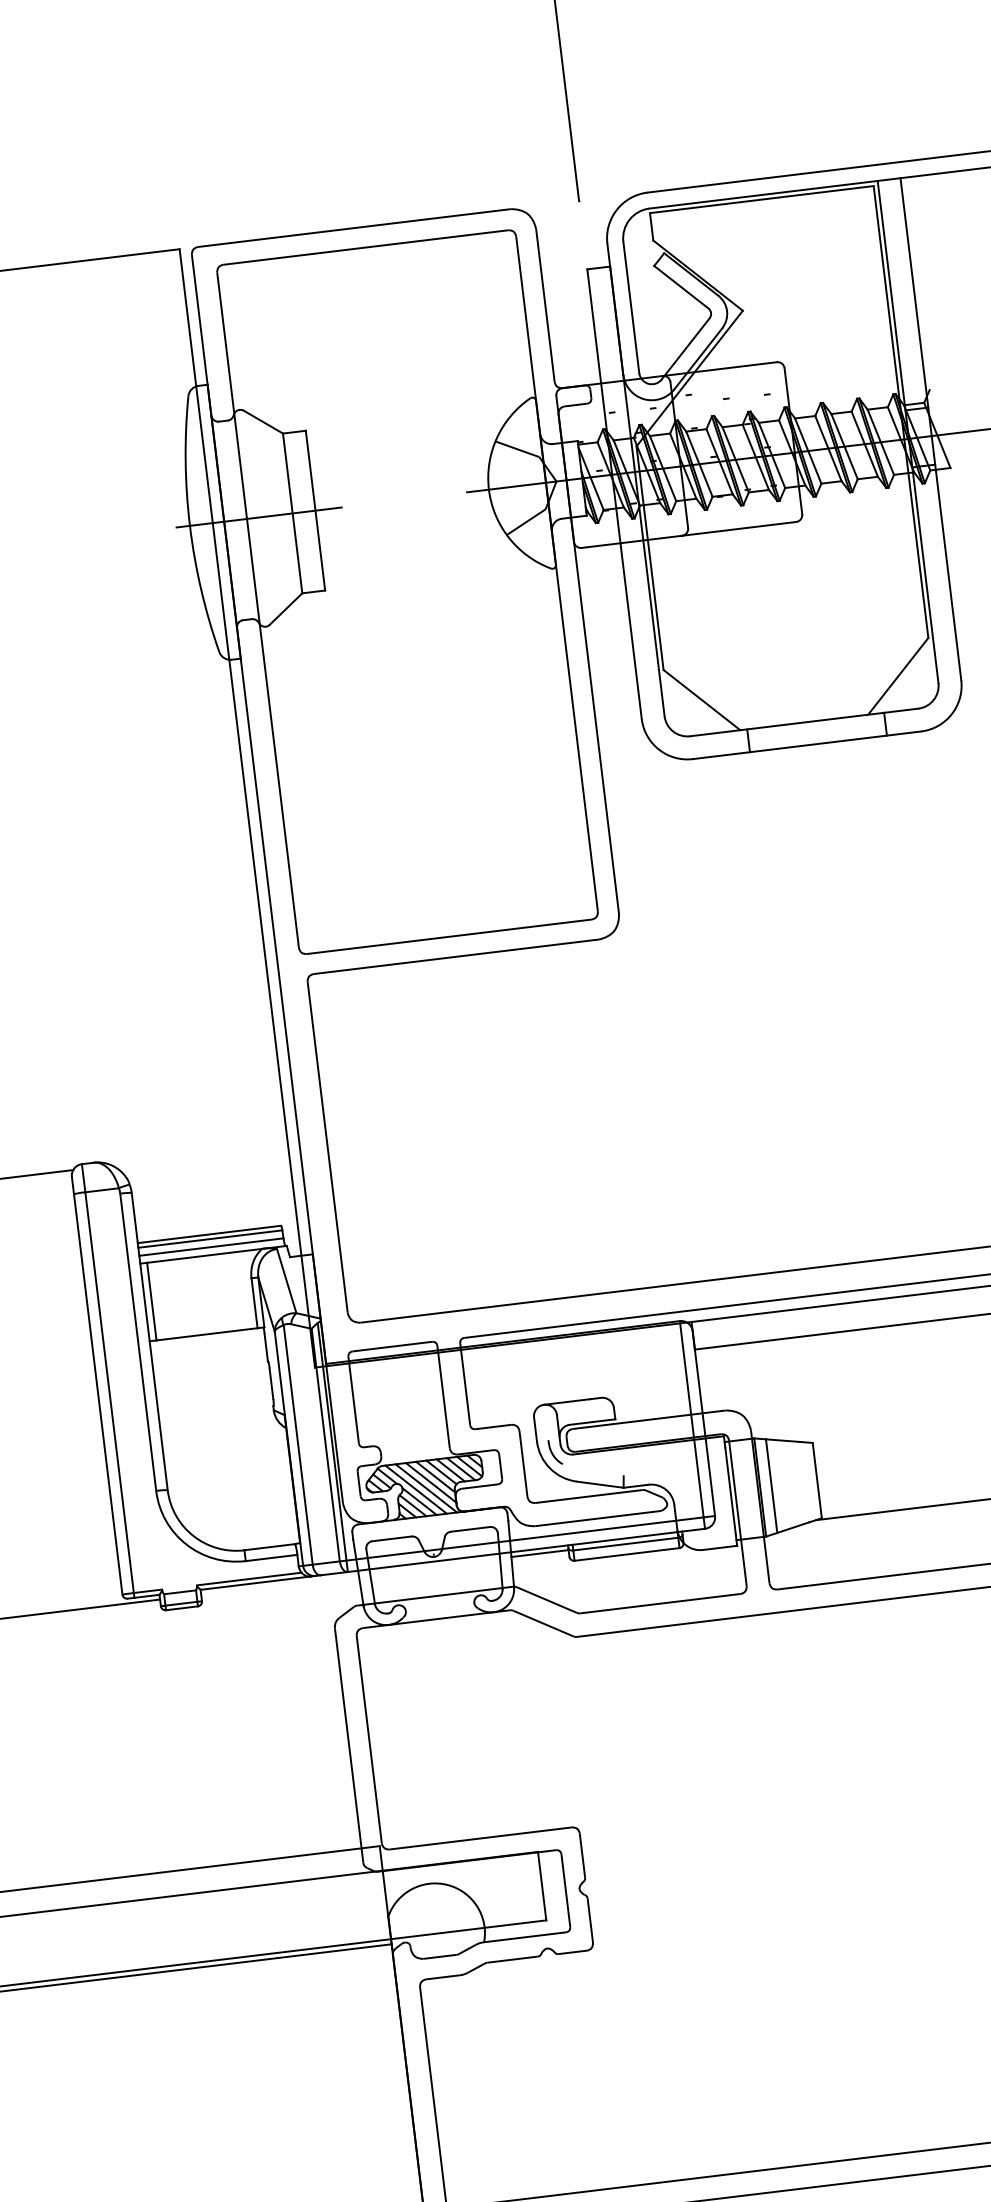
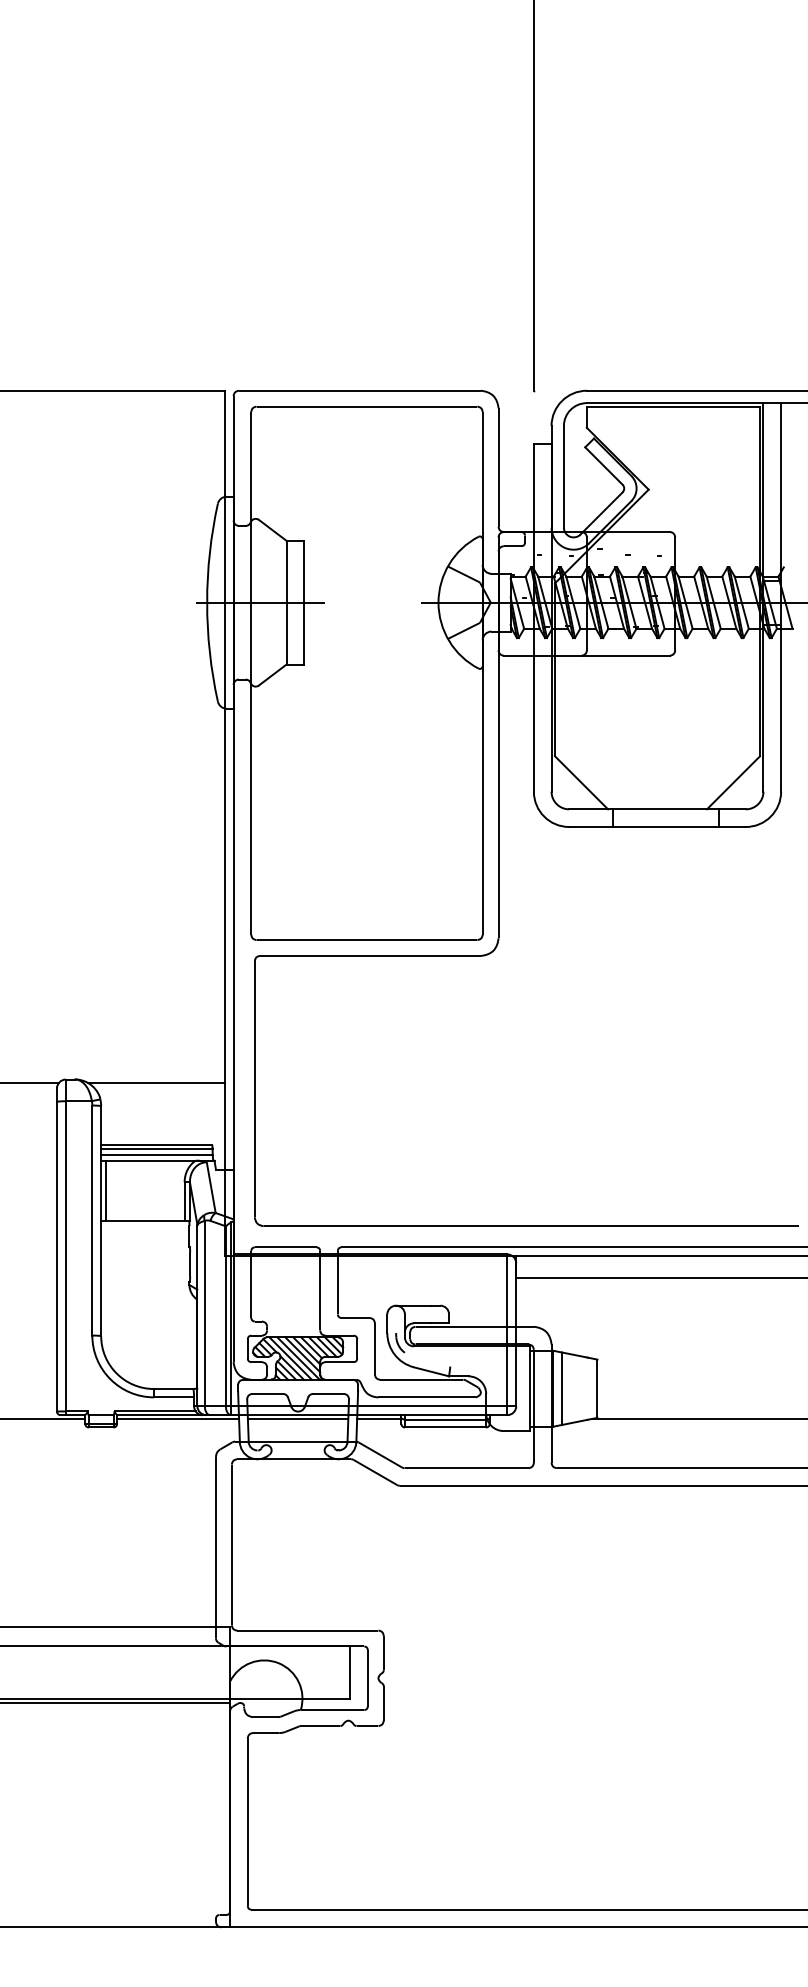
line: (199, 1155) -> (156, 1083), added
line: (434, 1565) -> (297, 1418), added
line: (280, 1584) -> (178, 1418), added

